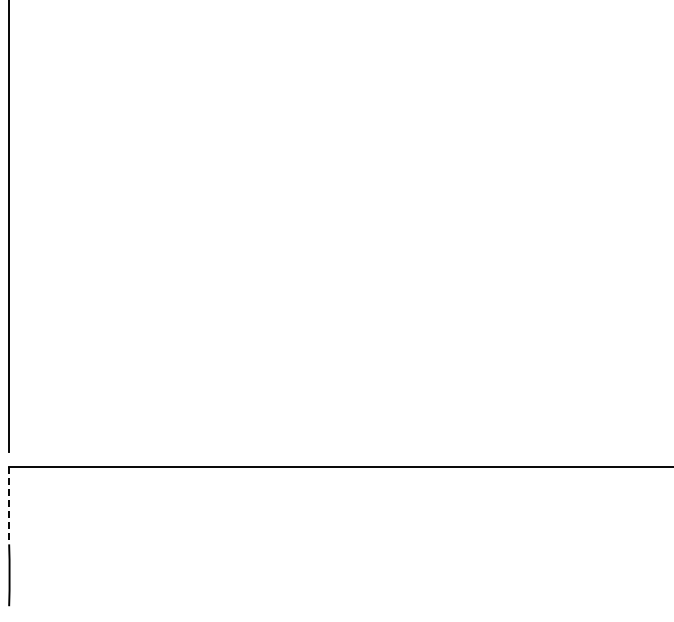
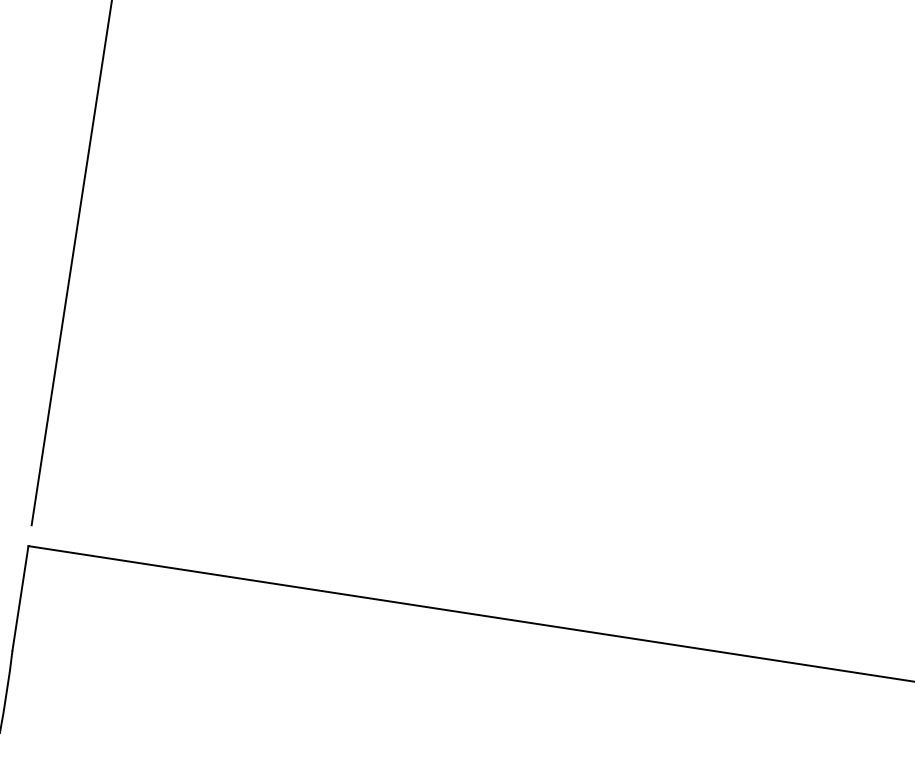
line: (9, 505) -> (21, 598), dashed -> solid

